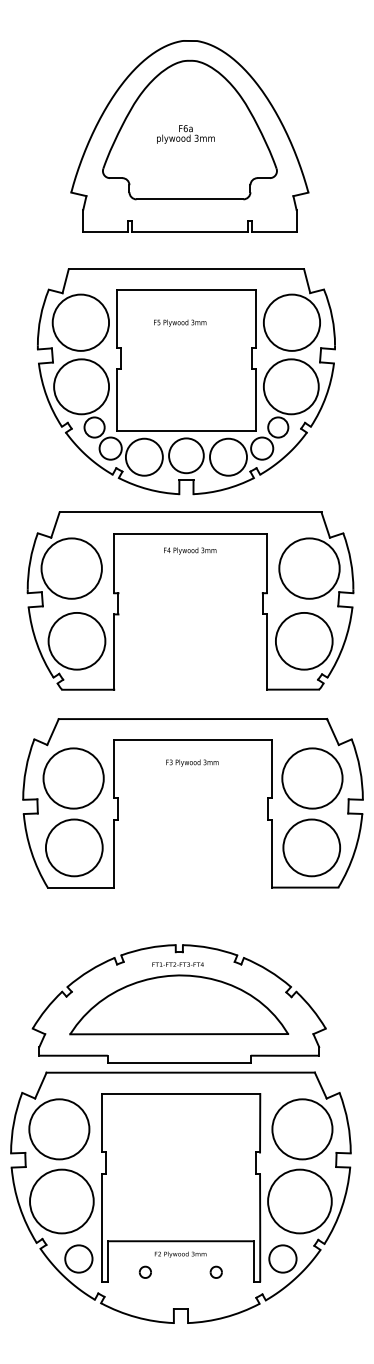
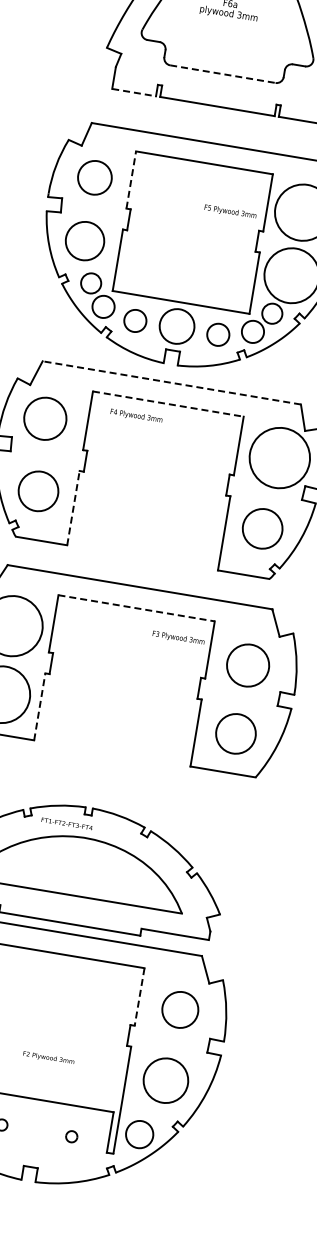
line: (190, 199) -> (223, 74), solid -> dashed
line: (105, 232) -> (134, 92), solid -> dashed
line: (117, 318) -> (131, 179), solid -> dashed
circle: (80, 322) -> (94, 177), size x0.6
text: (180, 322) -> (230, 211), moved
circle: (81, 386) -> (85, 240), size x0.7
circle: (143, 456) -> (134, 320), size x0.6
circle: (227, 456) -> (217, 333), size x0.6
line: (190, 512) -> (171, 383), solid -> dashed
line: (191, 533) -> (169, 403), solid -> dashed
text: (190, 550) -> (136, 415), moved
circle: (71, 568) -> (45, 418), size x0.7
circle: (76, 640) -> (38, 490), size x0.7
circle: (303, 640) -> (262, 527), size x0.7
line: (114, 652) -> (73, 508), solid -> dashed
line: (193, 740) -> (137, 608), solid -> dashed
text: (192, 762) -> (178, 637), moved
circle: (312, 778) -> (248, 665), size x0.7
circle: (311, 847) -> (235, 733), size x0.7
line: (113, 853) -> (39, 706), solid -> dashed
text: (177, 964) -> (66, 823), moved
line: (260, 1123) -> (139, 997), solid -> dashed
circle: (302, 1129) -> (180, 1010), size x0.6
circle: (299, 1201) -> (165, 1080), size x0.7
text: (180, 1254) -> (48, 1058), moved

